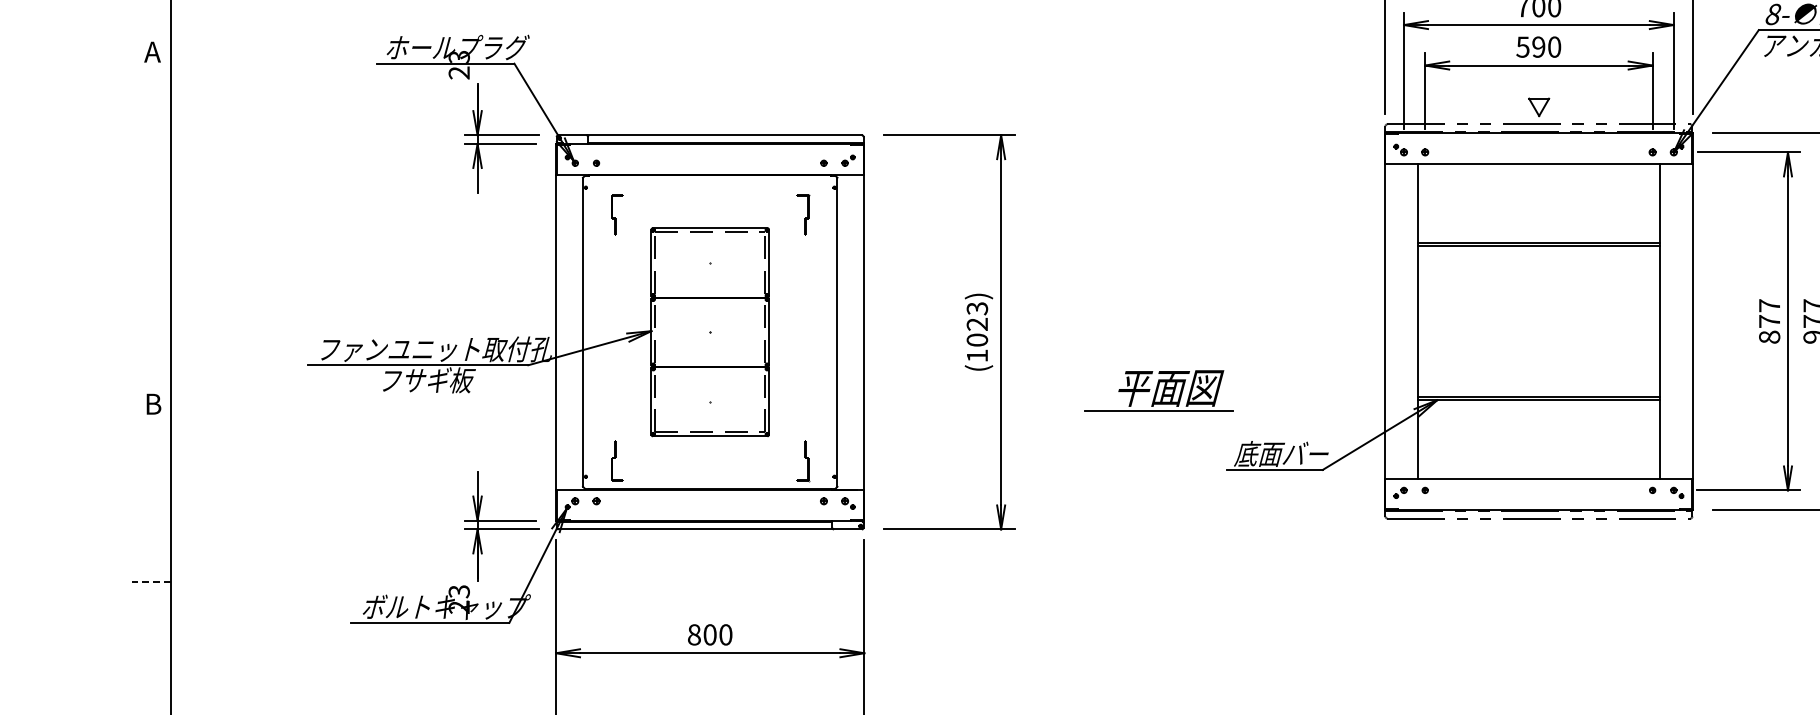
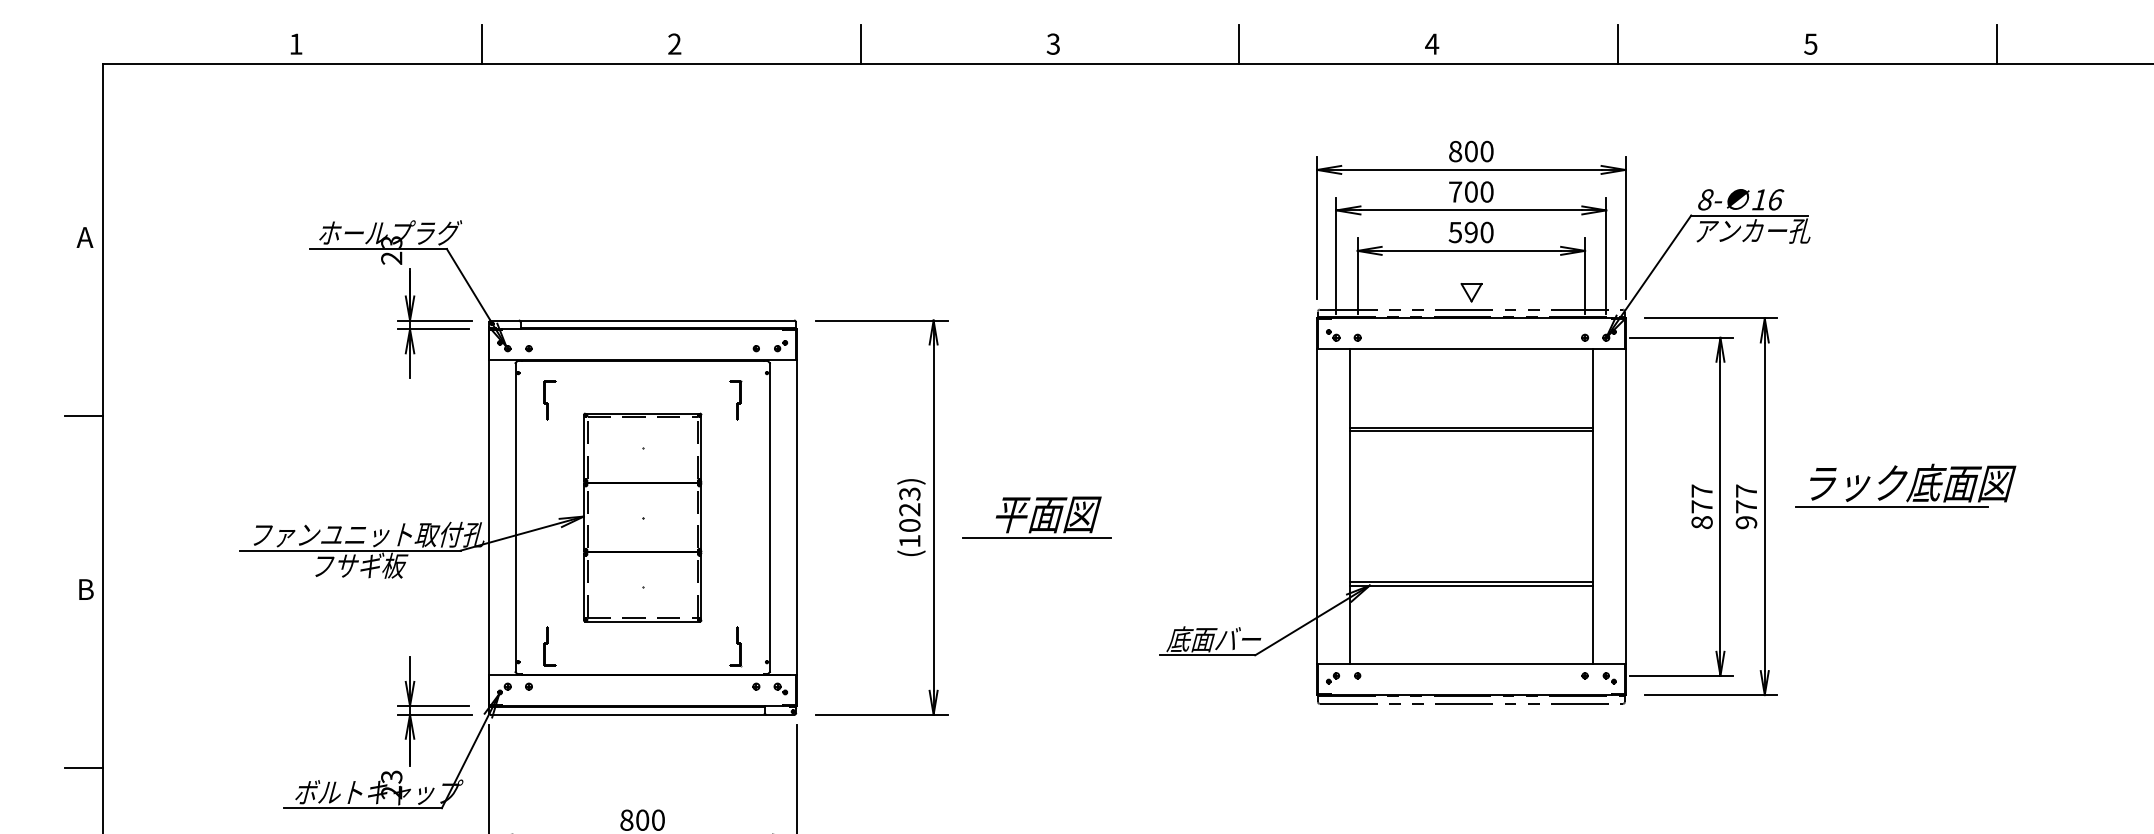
line: (151, 230) -> (83, 415), added
part: (1159, 391) -> (1036, 517), moved
line: (151, 582) -> (83, 767), dashed -> solid

